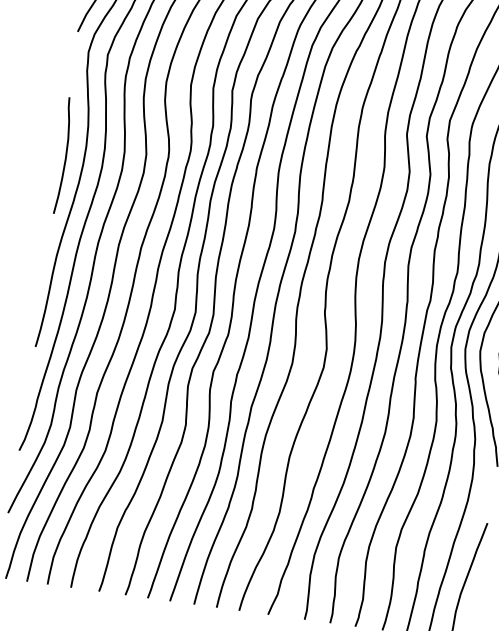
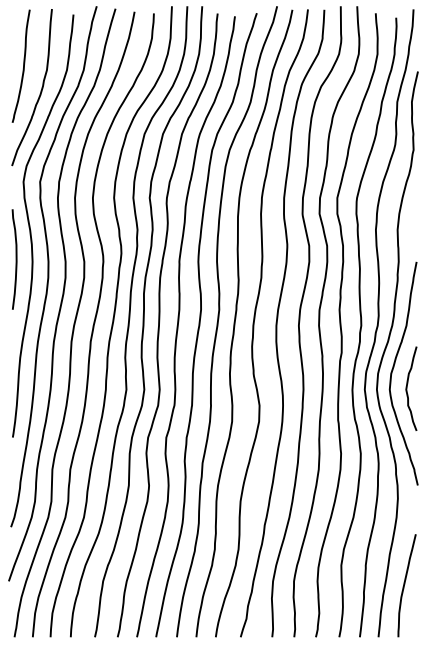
curve: (64, 155) -> (15, 259), moved

